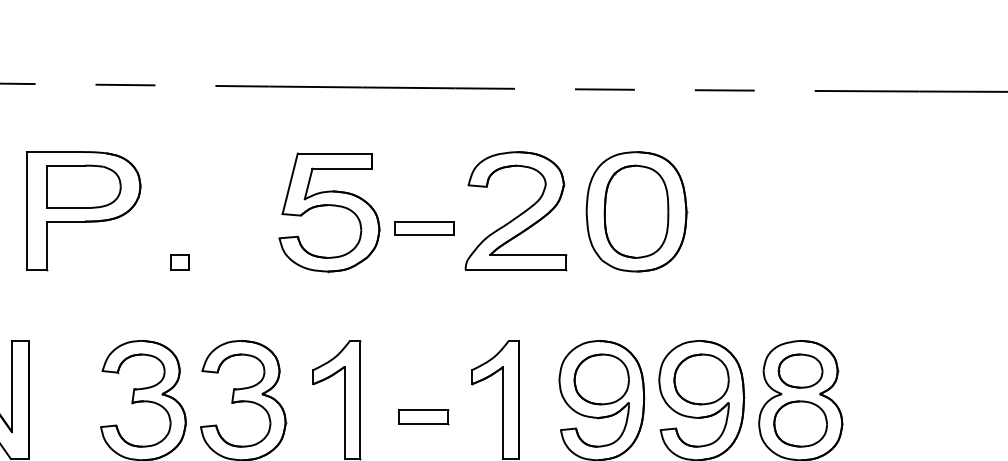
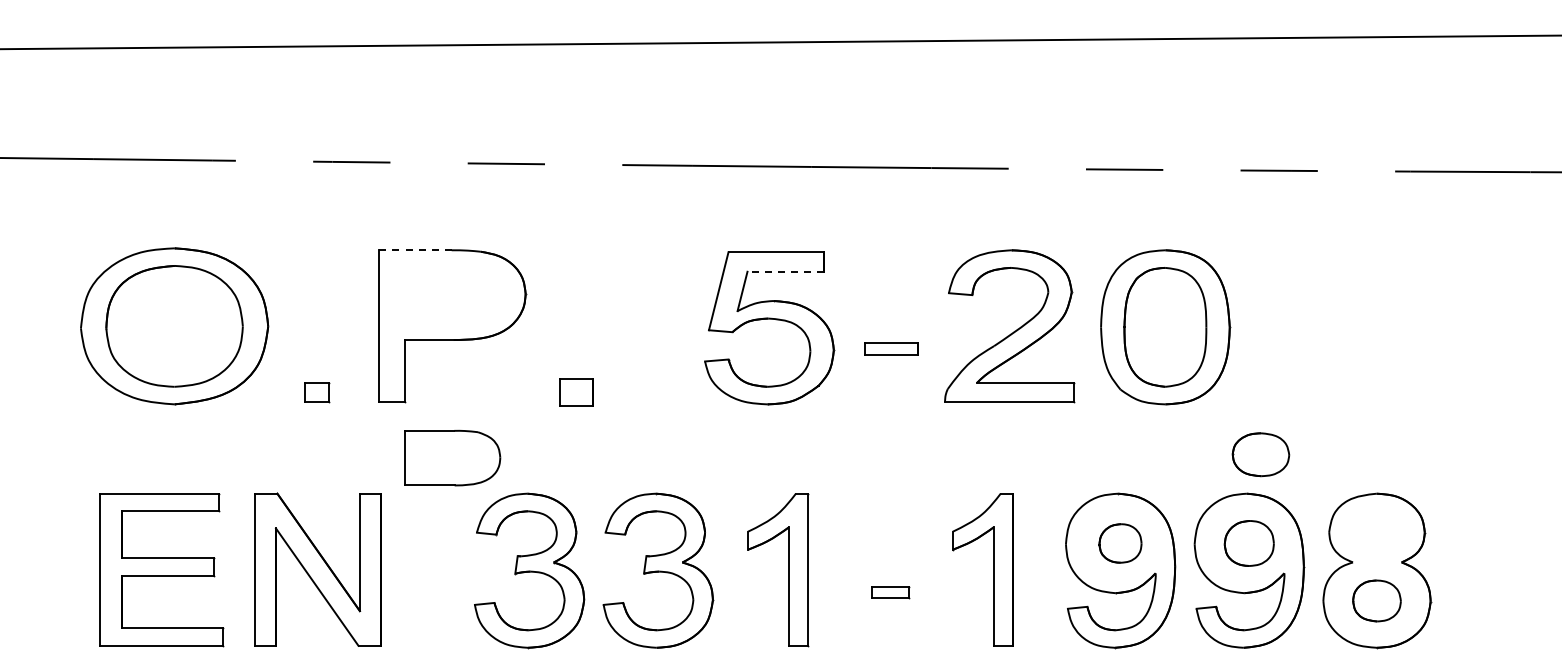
line: (55, 152) -> (416, 250), solid -> dashed
line: (341, 168) -> (785, 271), solid -> dashed
part: (83, 186) -> (452, 457), moved
part: (423, 228) -> (890, 348), size x0.7
part: (179, 262) -> (576, 392), size x1.4
part: (800, 370) -> (1260, 454), moved
part: (601, 379) -> (1120, 543), size x0.6
part: (701, 379) -> (1249, 543), size x0.7
part: (423, 417) -> (890, 592), size x0.6
part: (800, 423) -> (1376, 600), size x0.7

